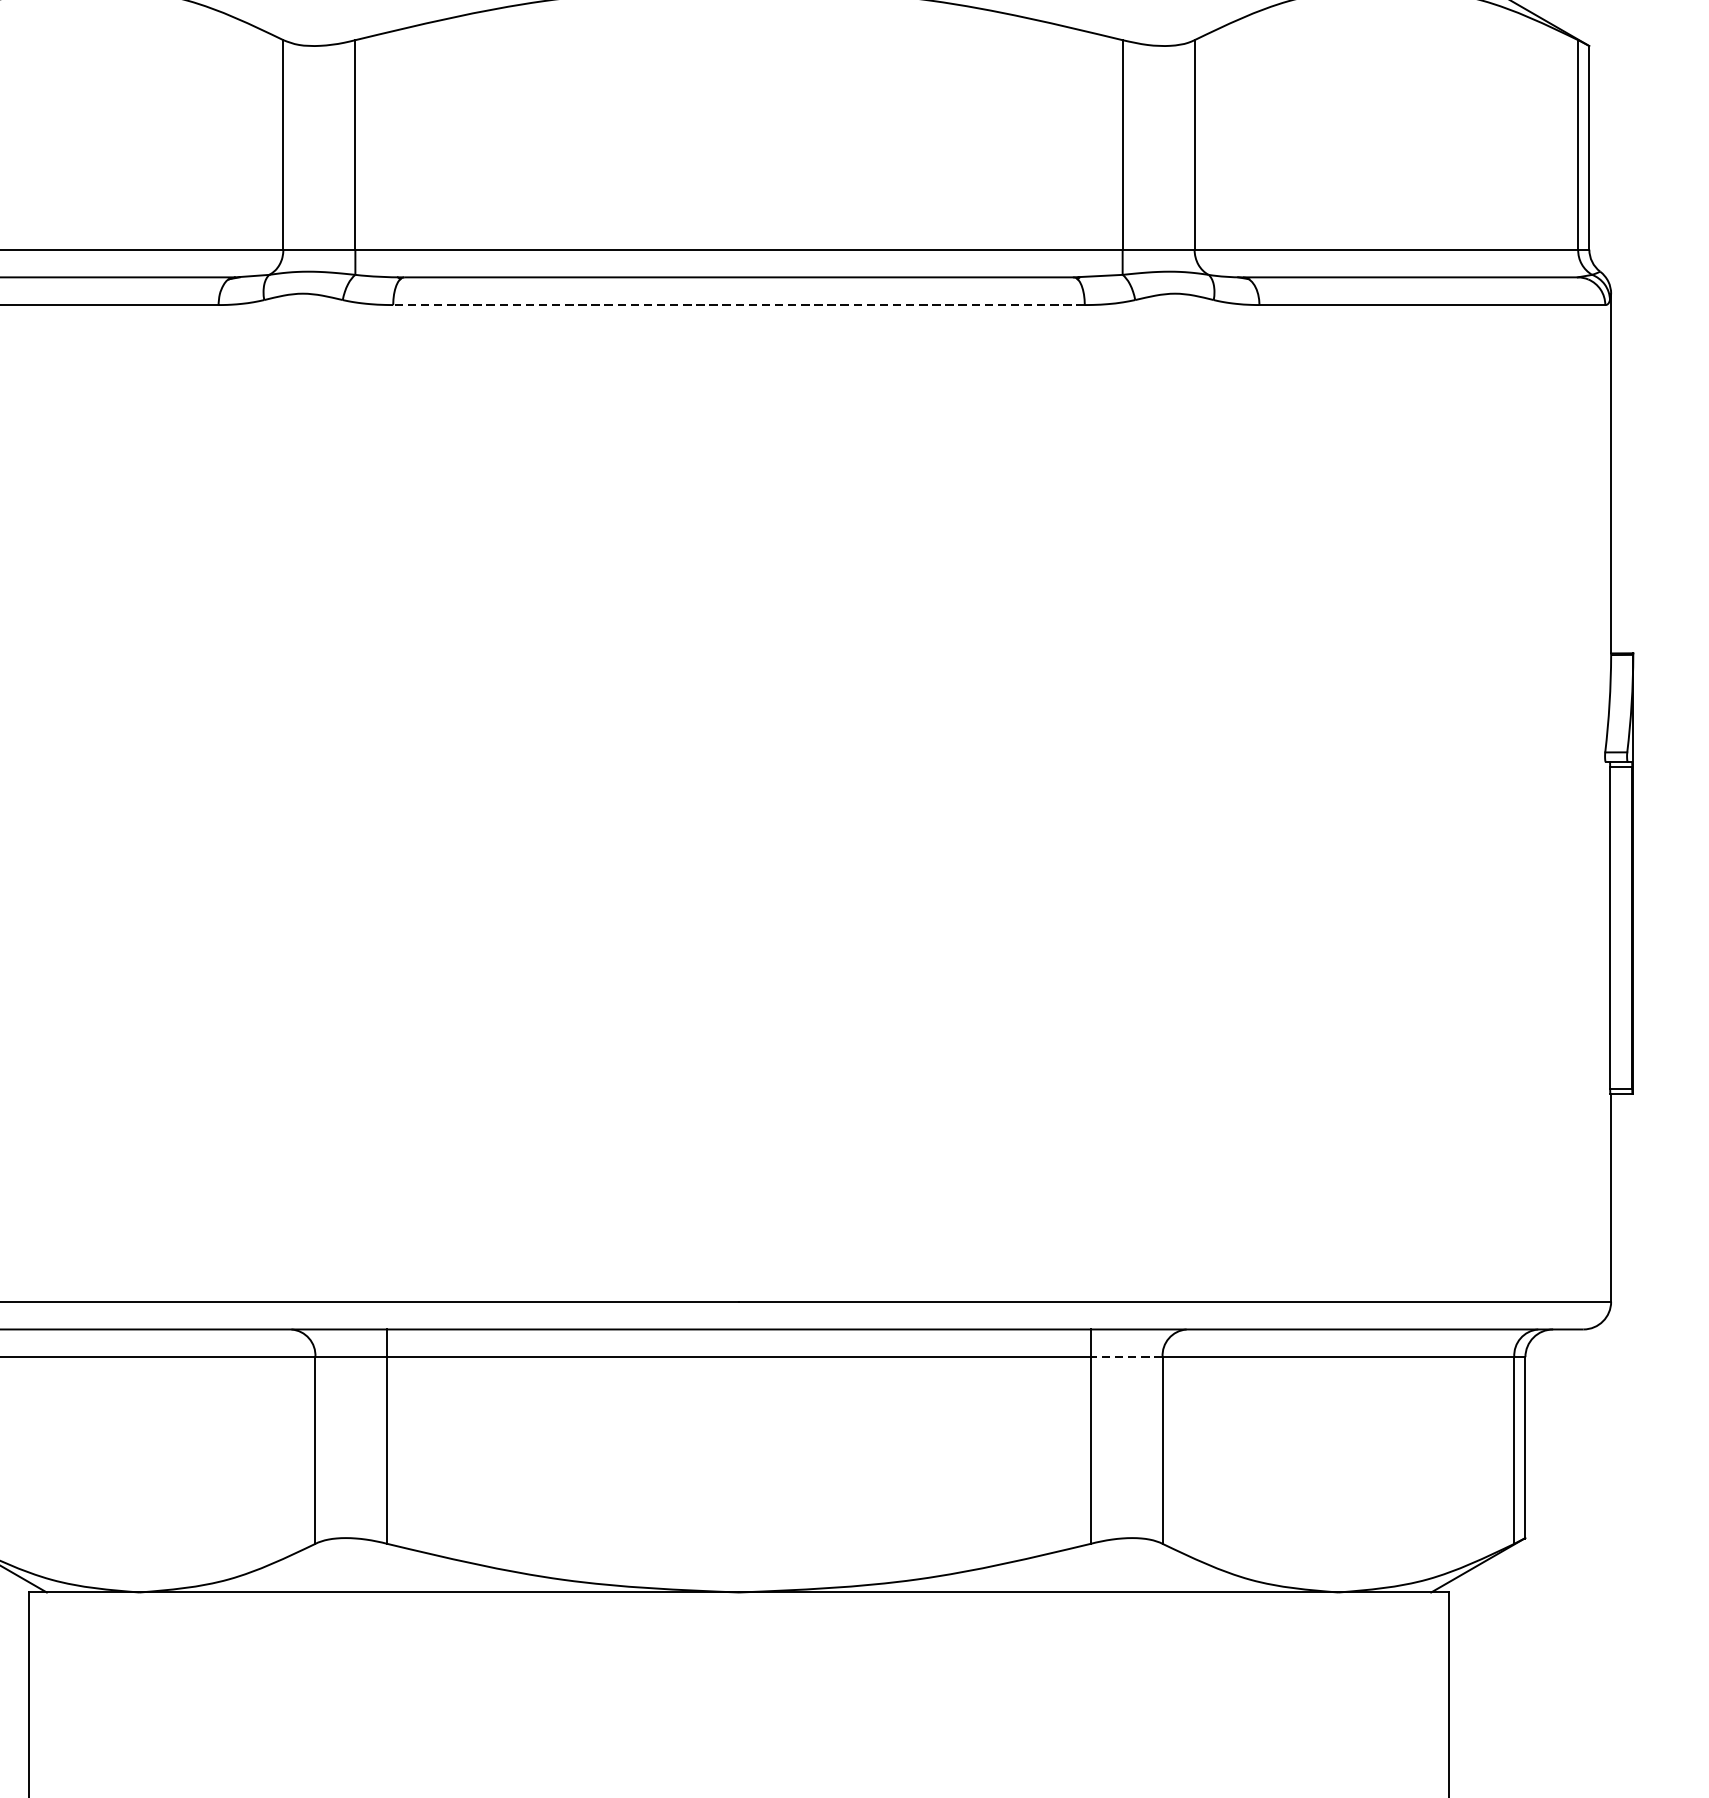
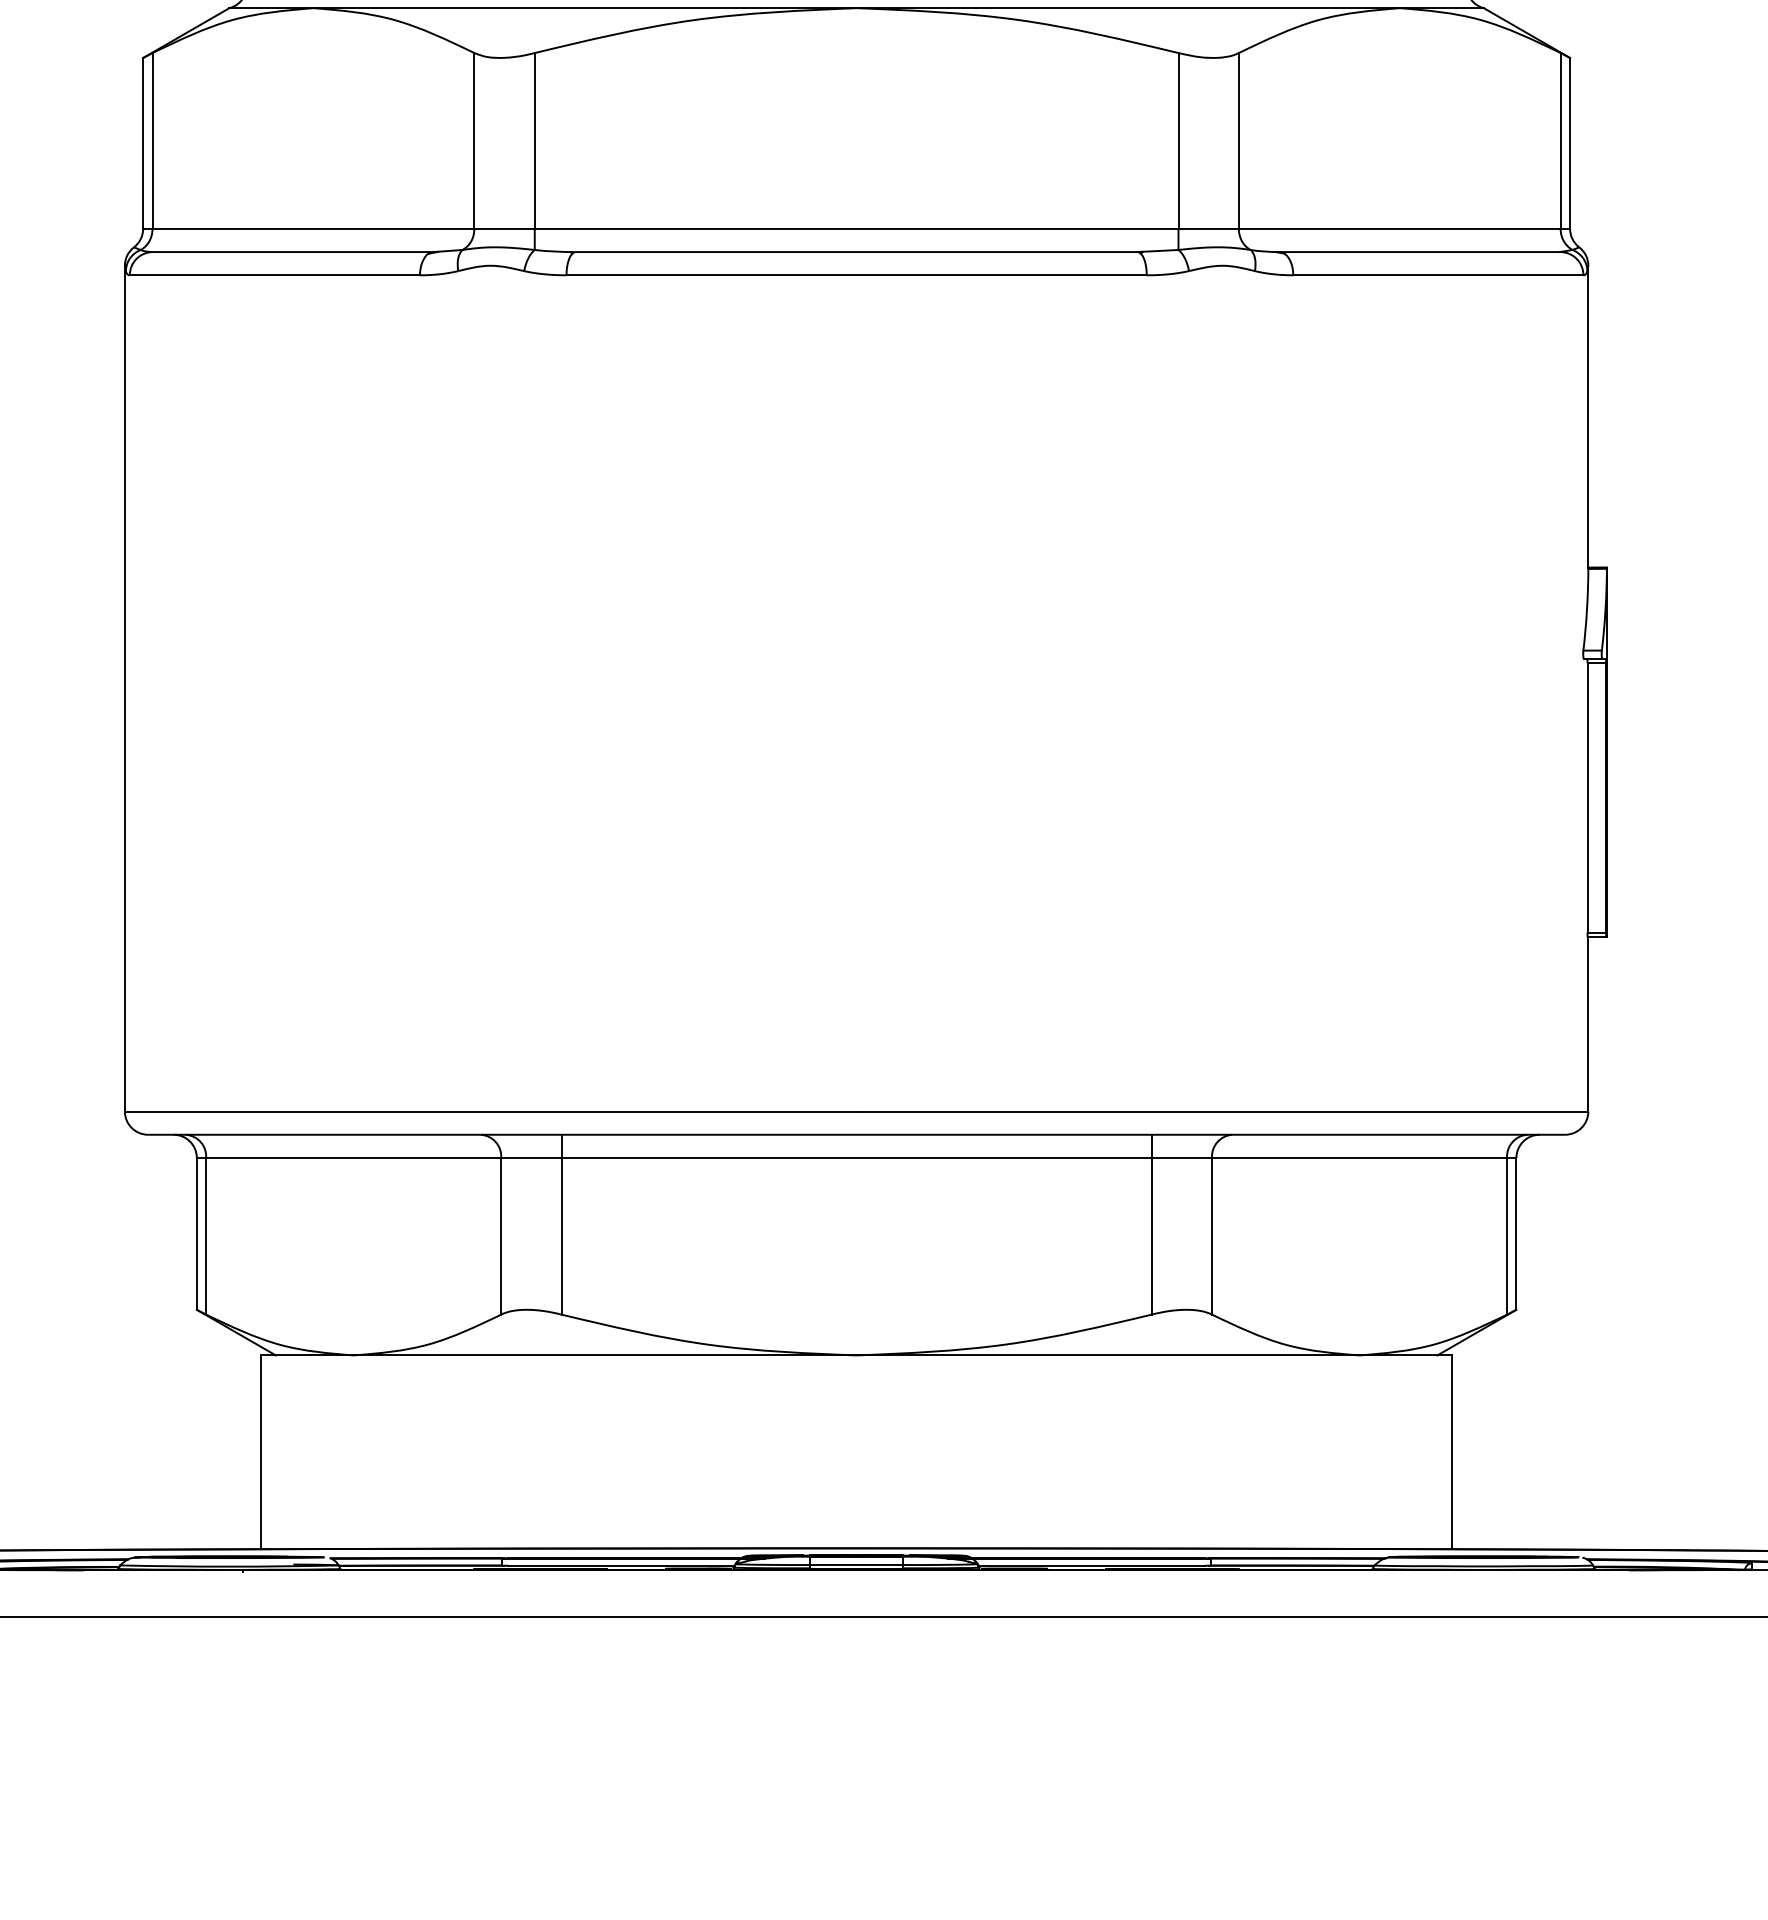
line: (738, 305) -> (856, 275), dashed -> solid
line: (1126, 1357) -> (1181, 1158), dashed -> solid

